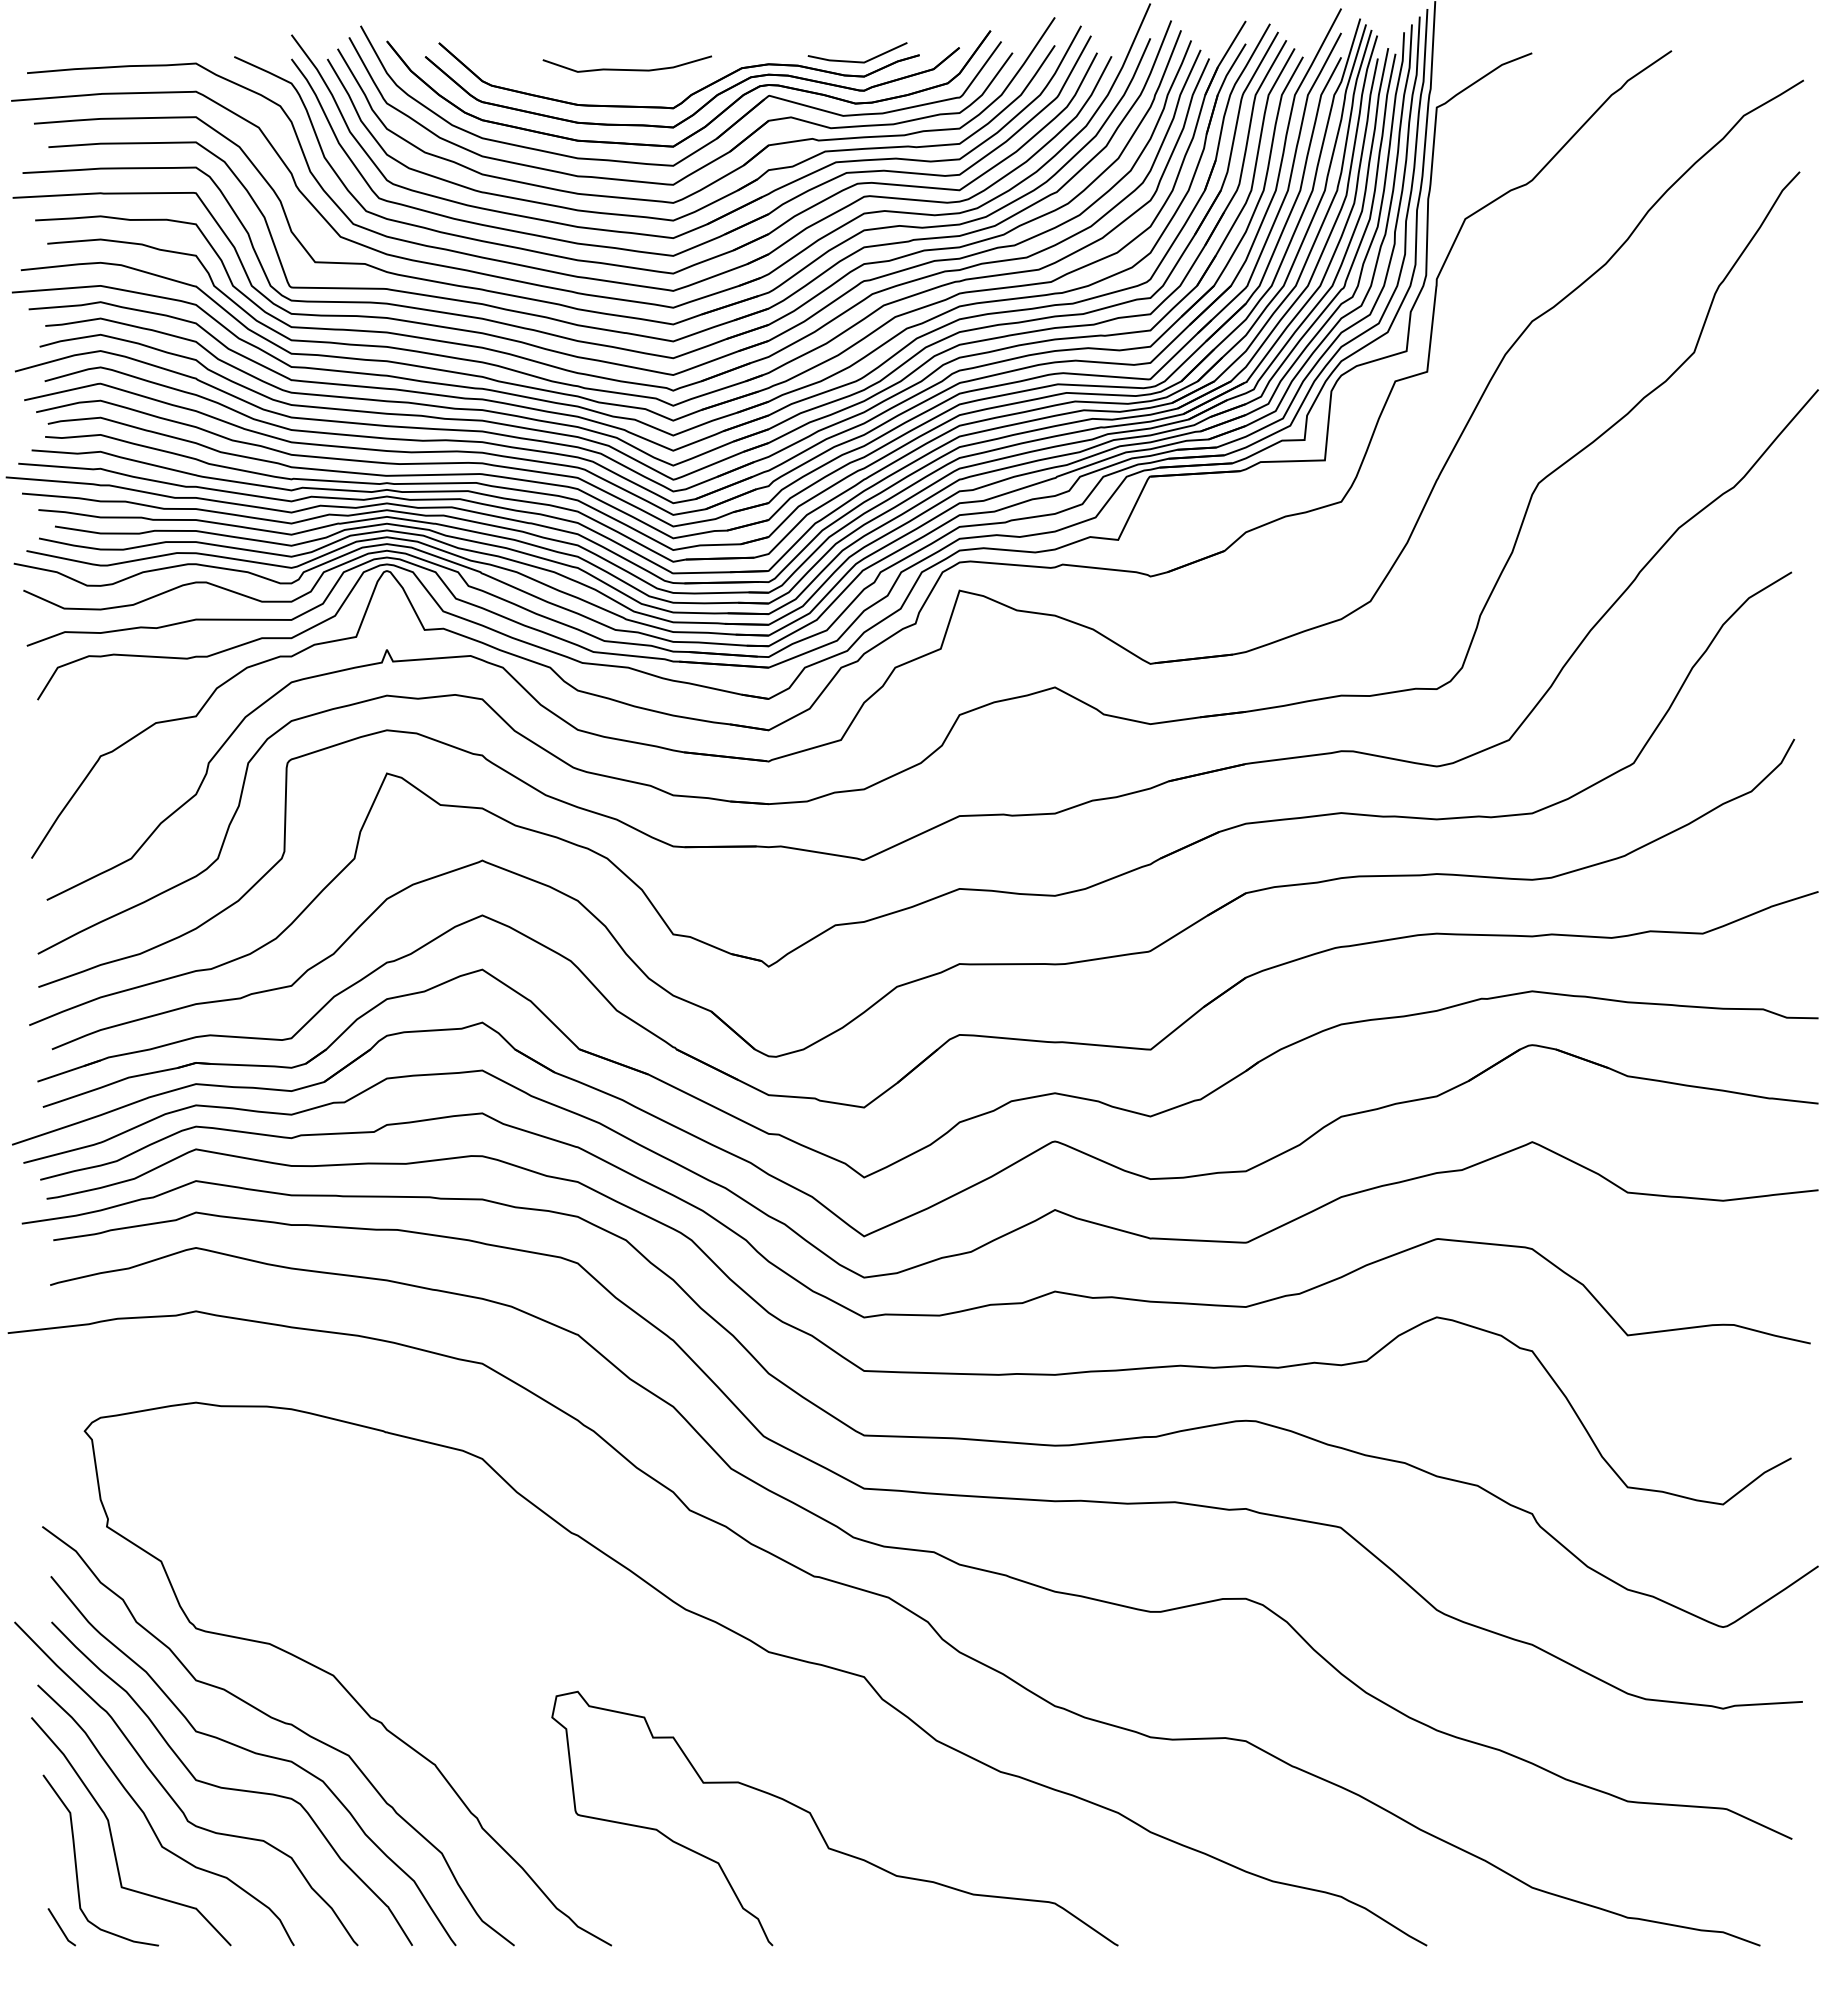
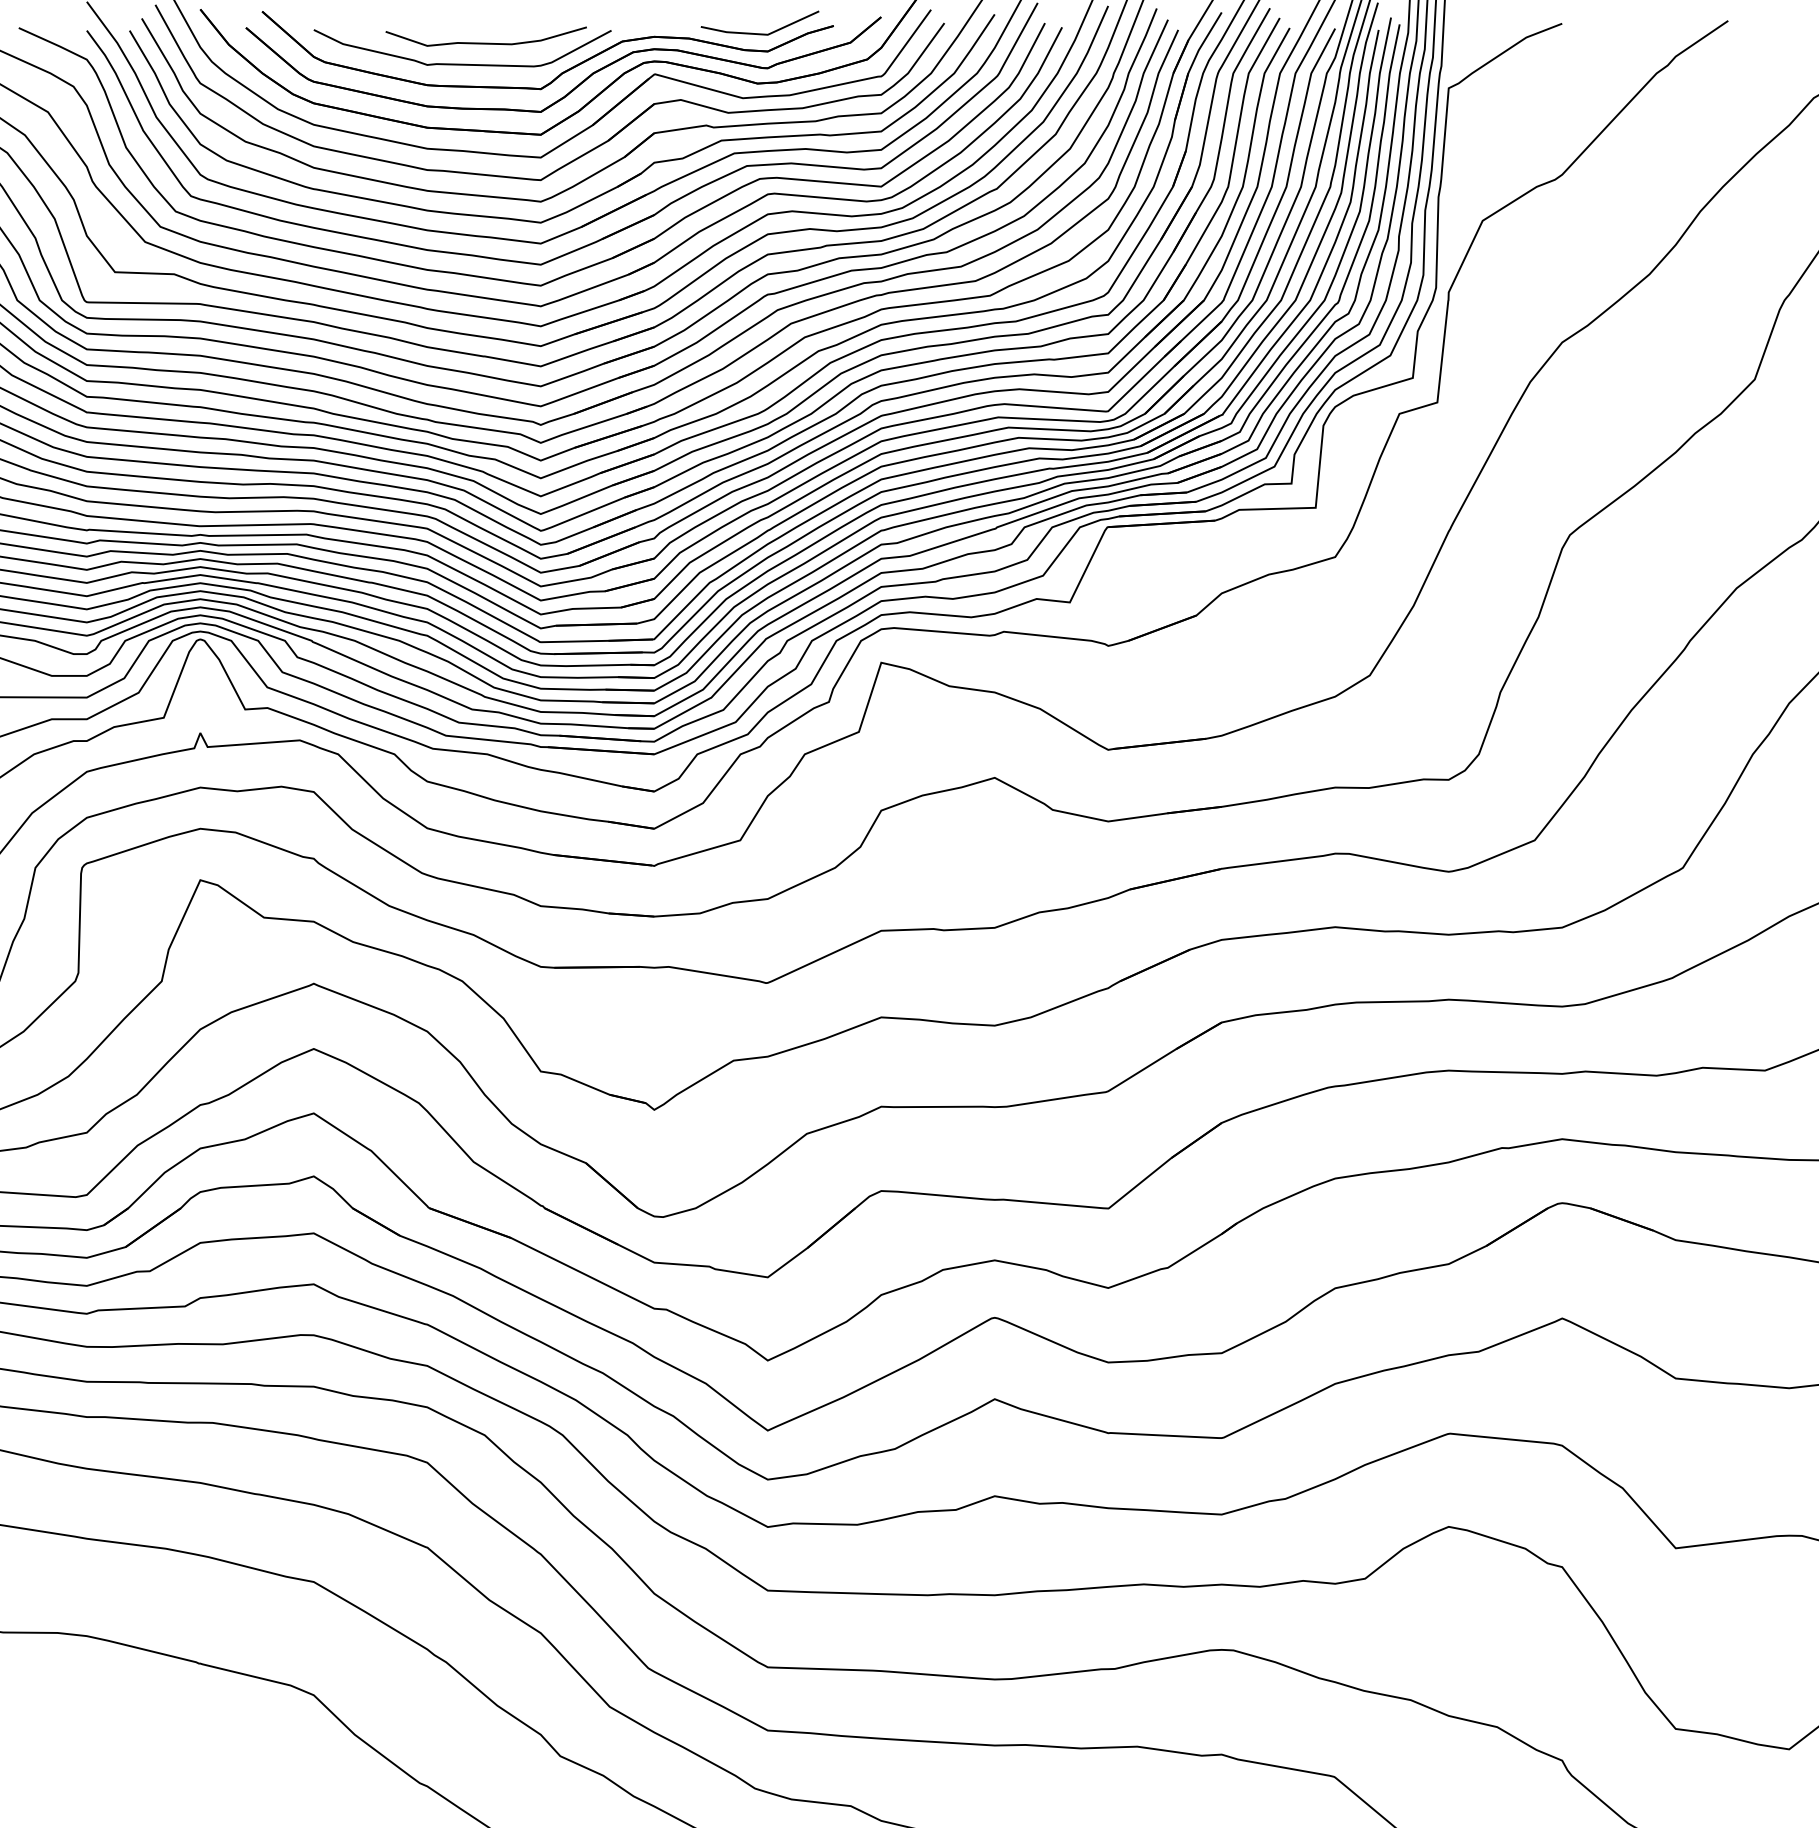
curve: (607, 86) -> (462, 63), added

